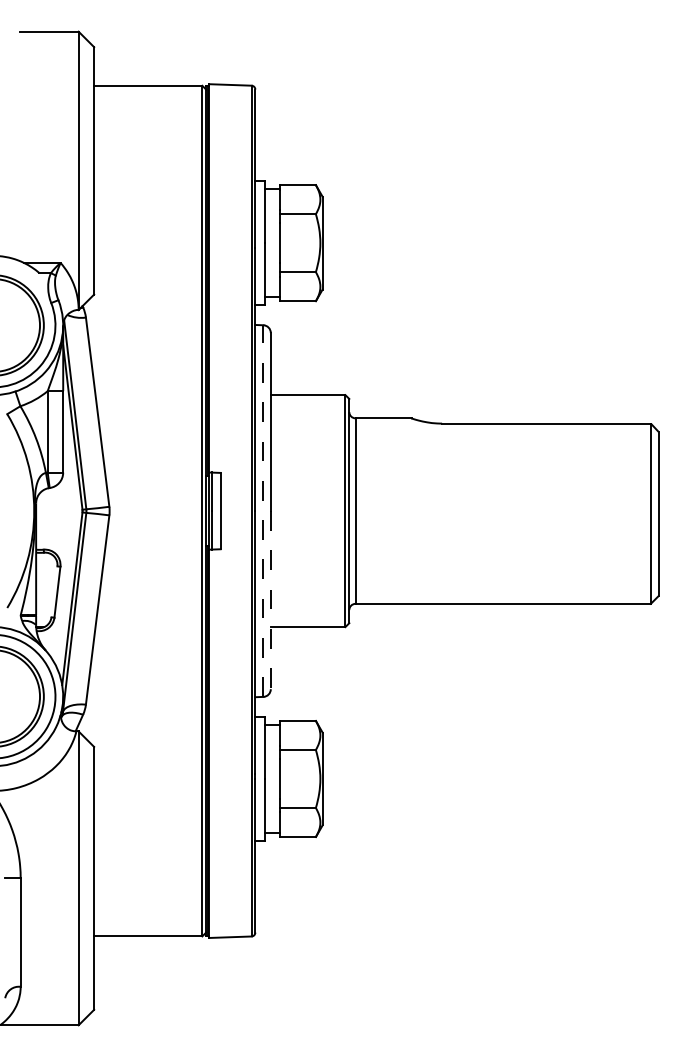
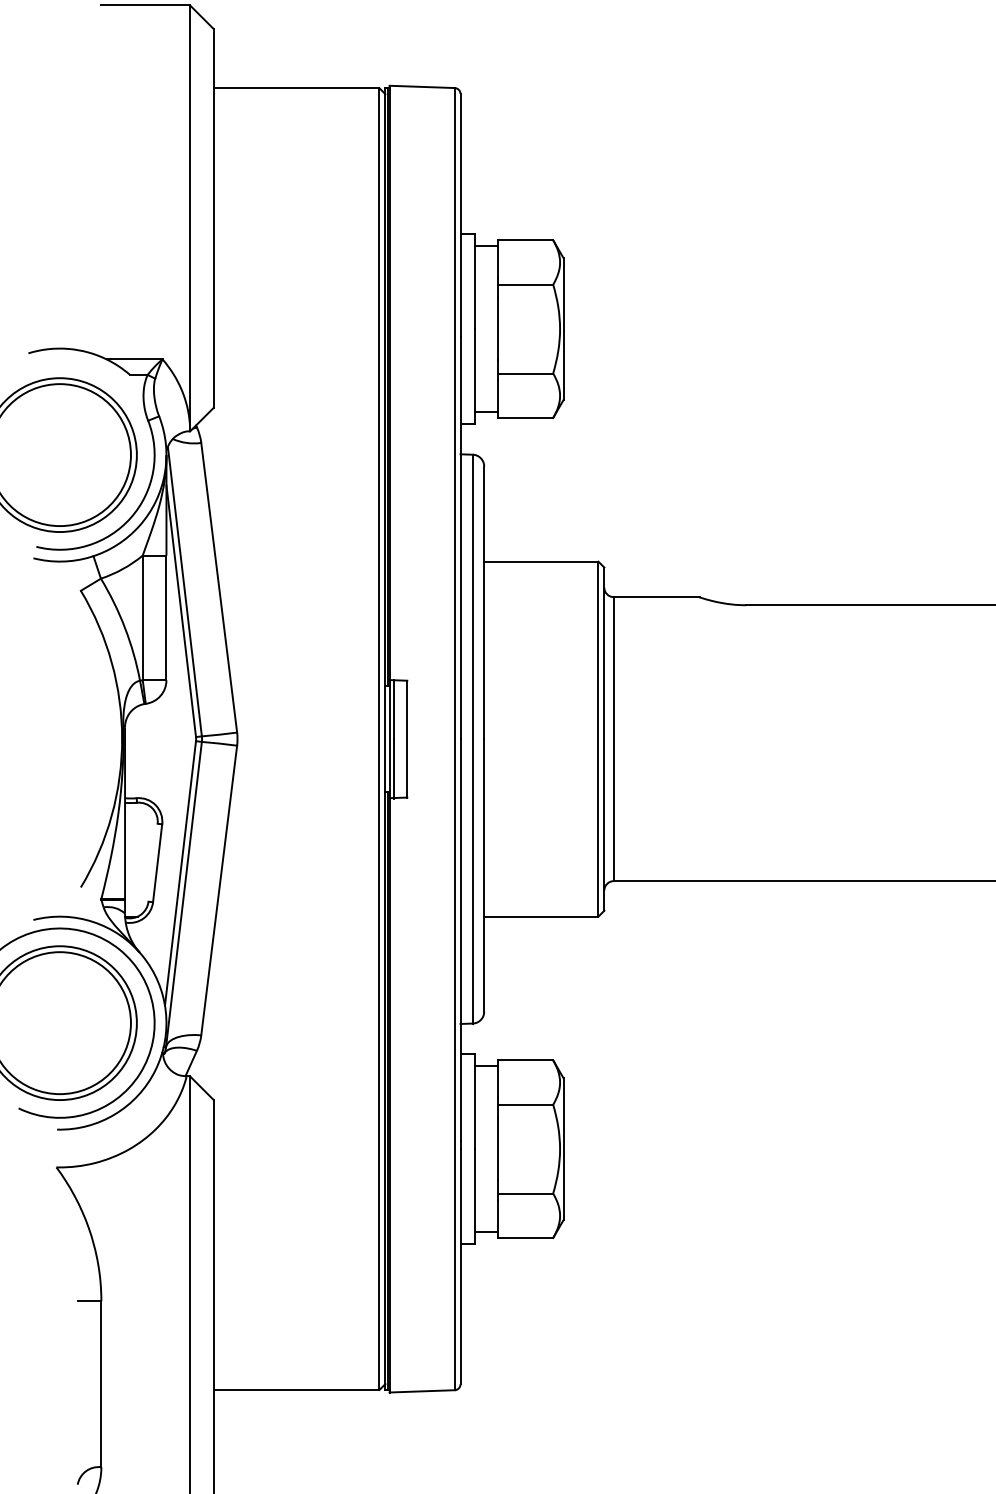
line: (263, 511) -> (473, 739), dashed -> solid
line: (270, 600) -> (483, 875), dashed -> solid

